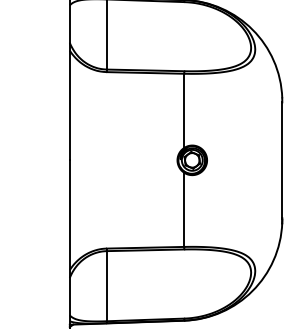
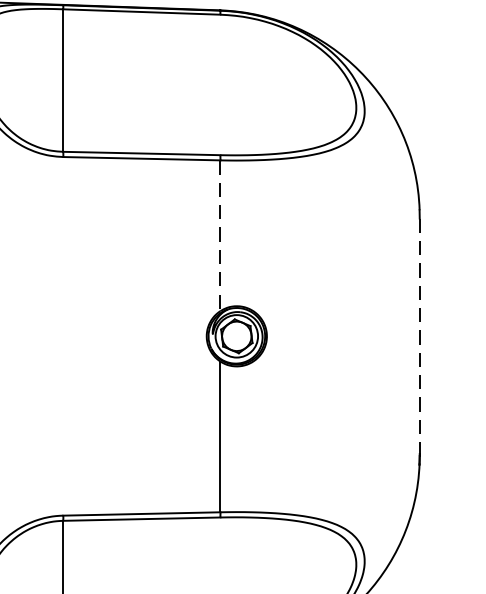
line: (184, 111) -> (220, 237), solid -> dashed
line: (282, 160) -> (420, 336), solid -> dashed

